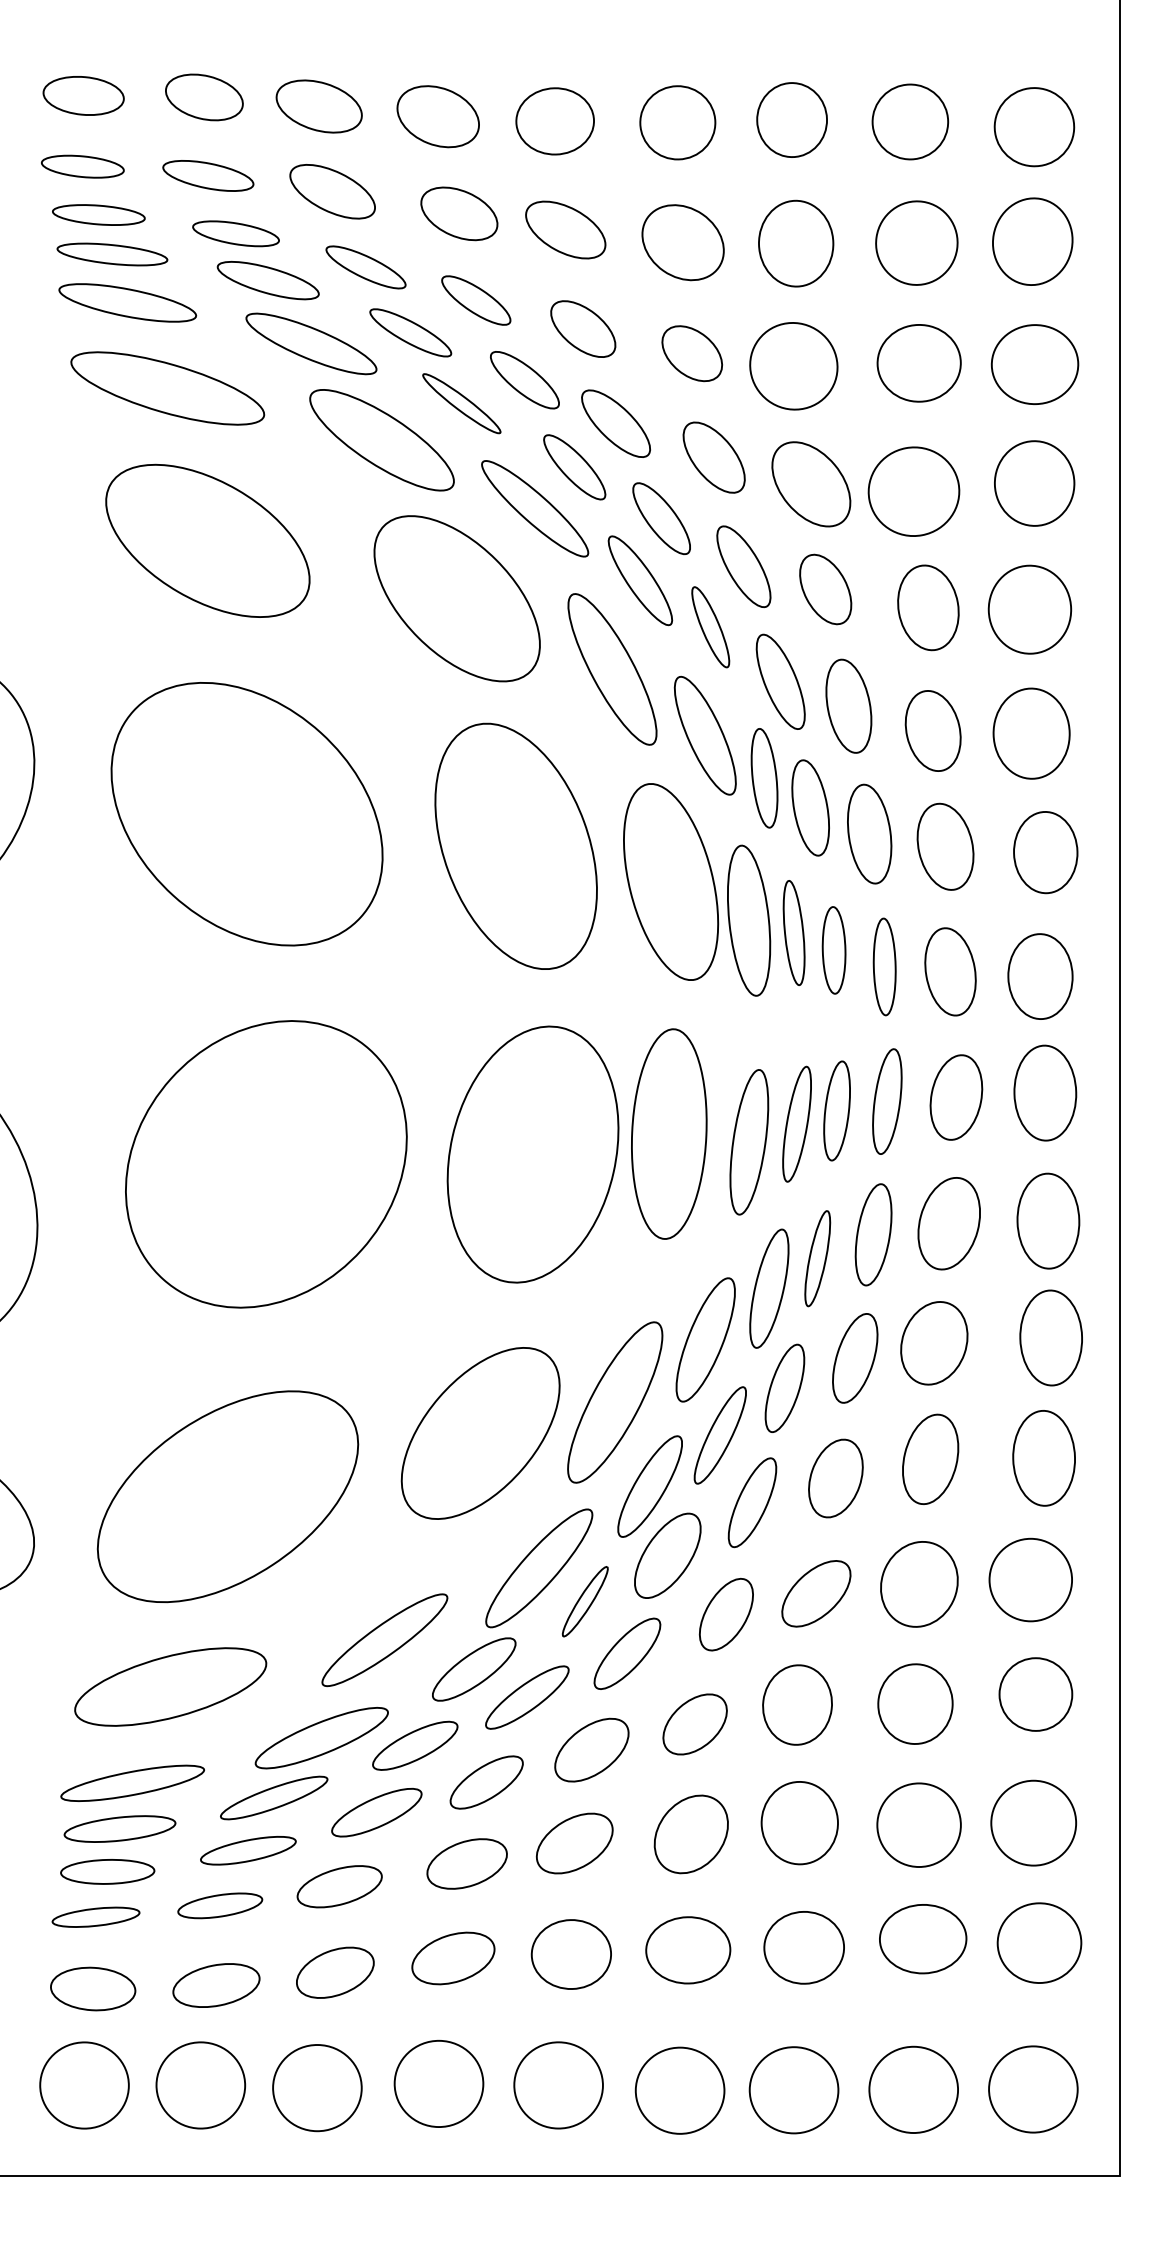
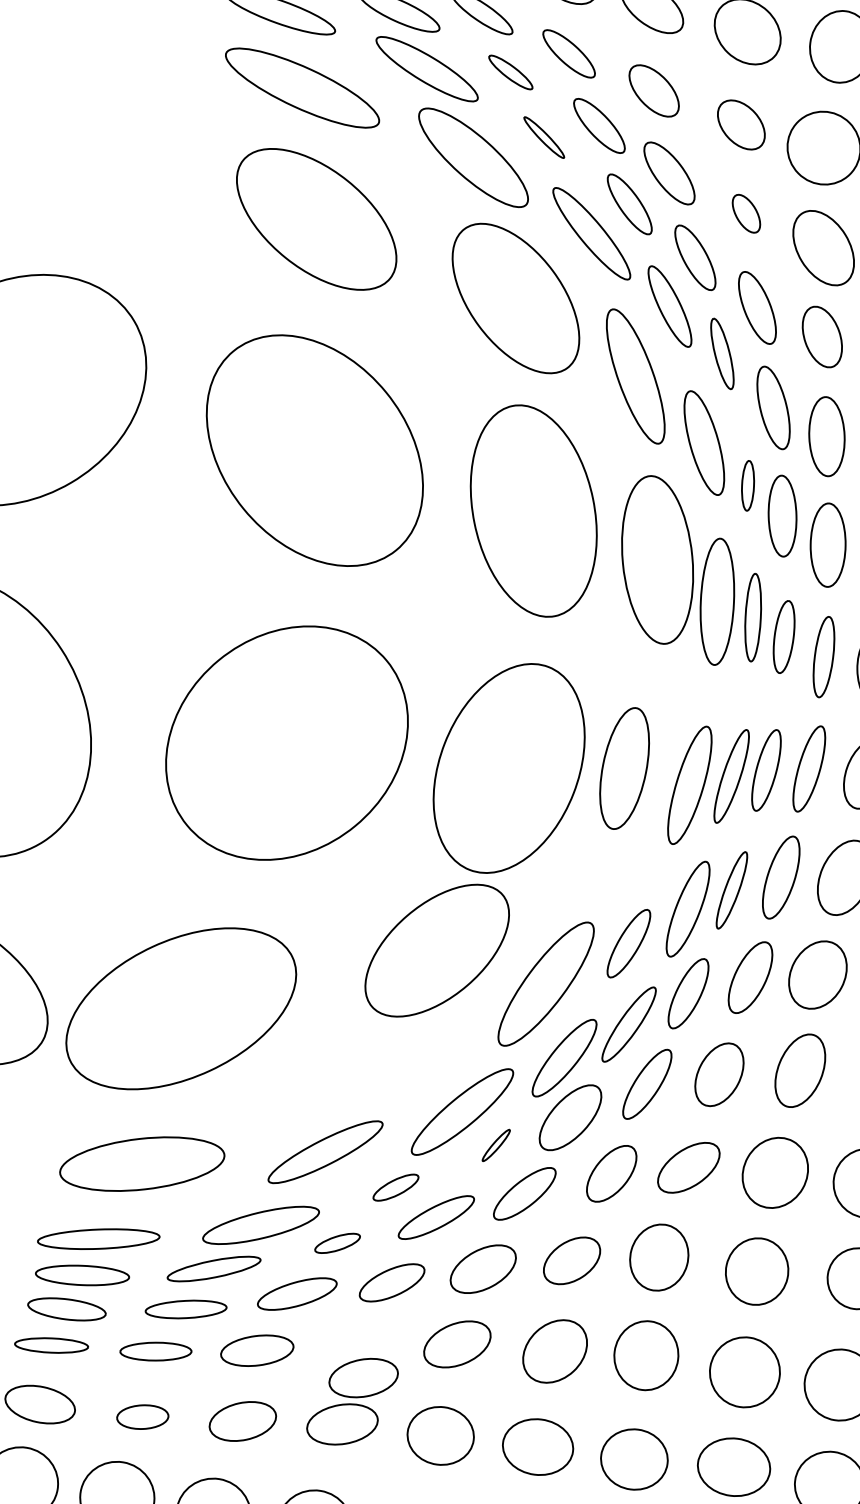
part: (410, 332) -> (510, 72), size x0.7
part: (461, 403) -> (543, 137), size x0.7
part: (713, 457) -> (745, 213), size x0.6
part: (764, 778) -> (748, 485), size x0.6
part: (669, 1133) -> (624, 768), size x0.7
part: (705, 1339) -> (628, 943), size x0.7
part: (480, 1433) -> (437, 950), moved
part: (227, 1496) -> (180, 1008), moved
part: (584, 1601) -> (495, 1145), size x0.6
part: (474, 1669) -> (396, 1187), size x0.6
part: (415, 1745) -> (337, 1243), size x0.6
part: (466, 1863) -> (363, 1377), moved
part: (216, 1985) -> (142, 1417), size x0.7

